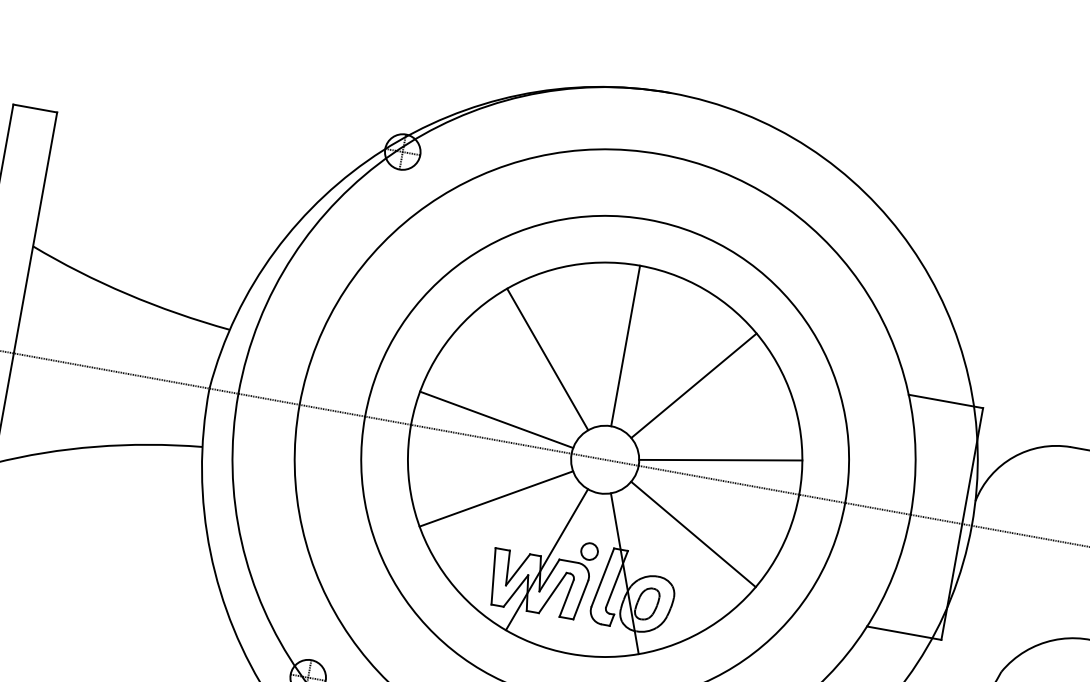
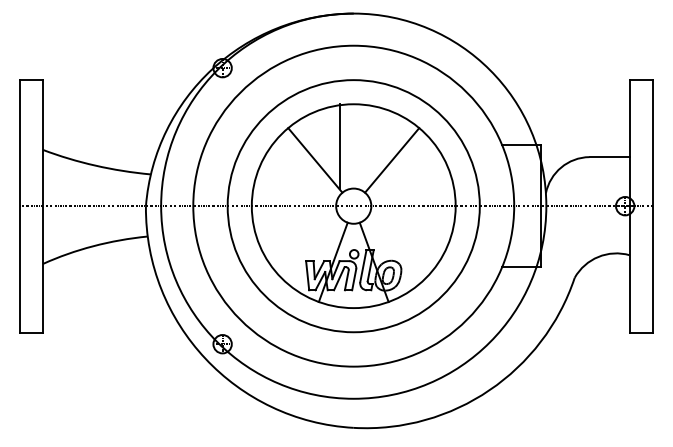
line: (625, 346) -> (339, 146), moved
line: (496, 419) -> (294, 195), removed
line: (720, 459) -> (412, 195), removed
line: (495, 497) -> (301, 235), removed
line: (693, 533) -> (405, 235), removed

